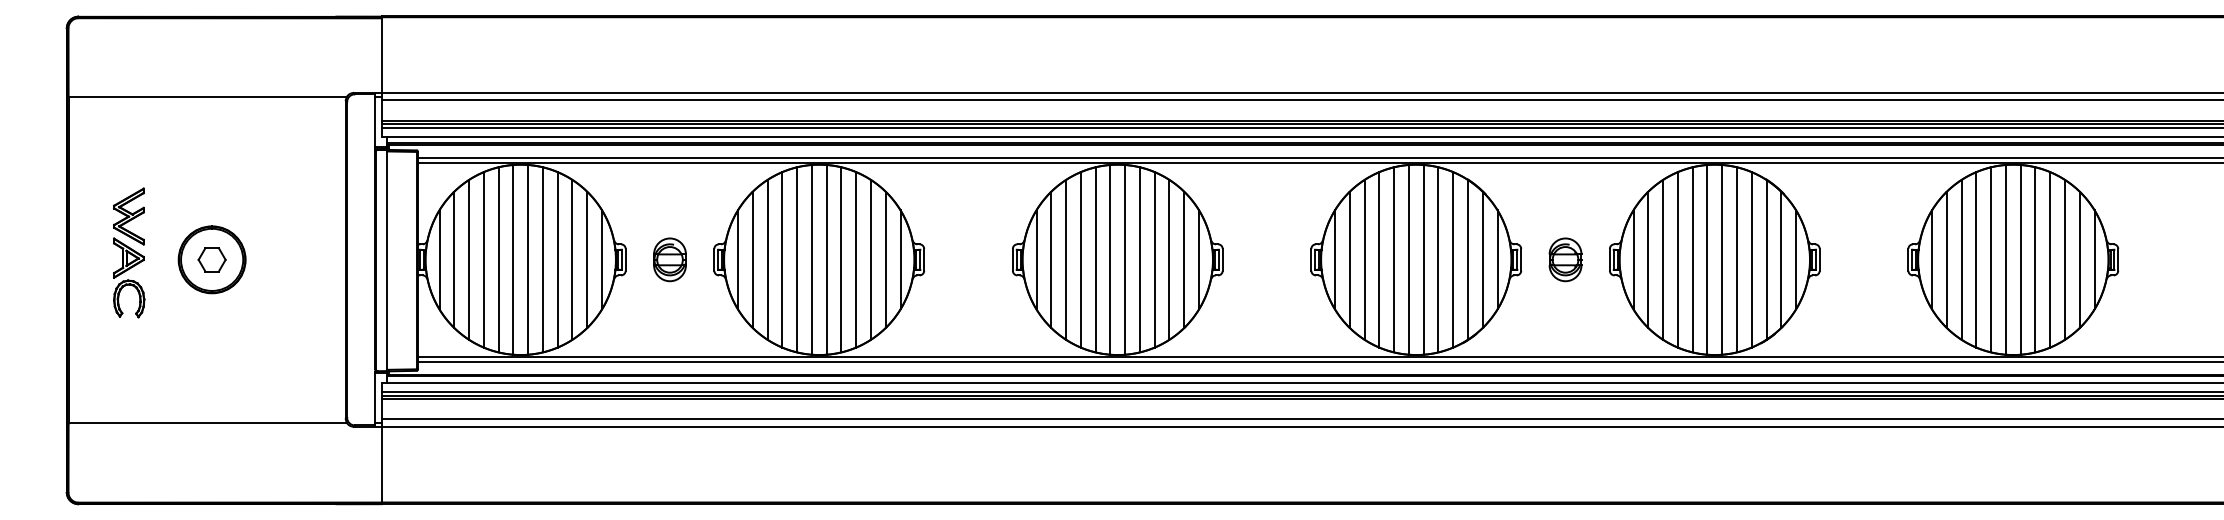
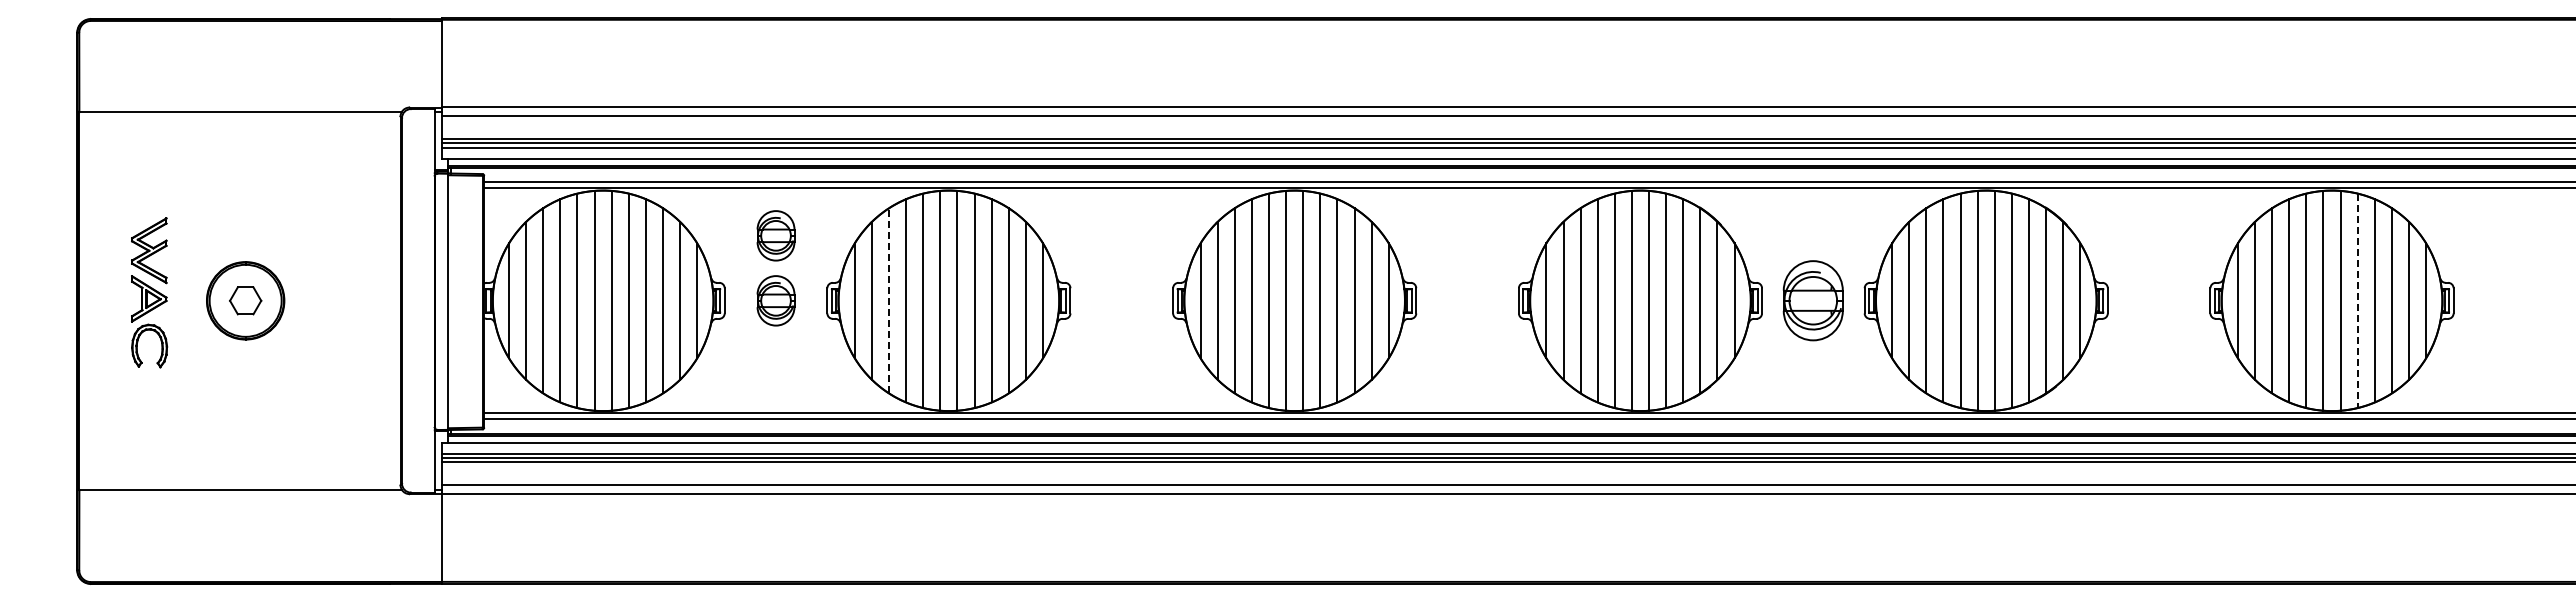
part: (669, 203) -> (775, 235), added
line: (767, 259) -> (889, 300), solid -> dashed
part: (1565, 259) -> (1813, 300), size x1.6
line: (2035, 260) -> (2357, 301), solid -> dashed

